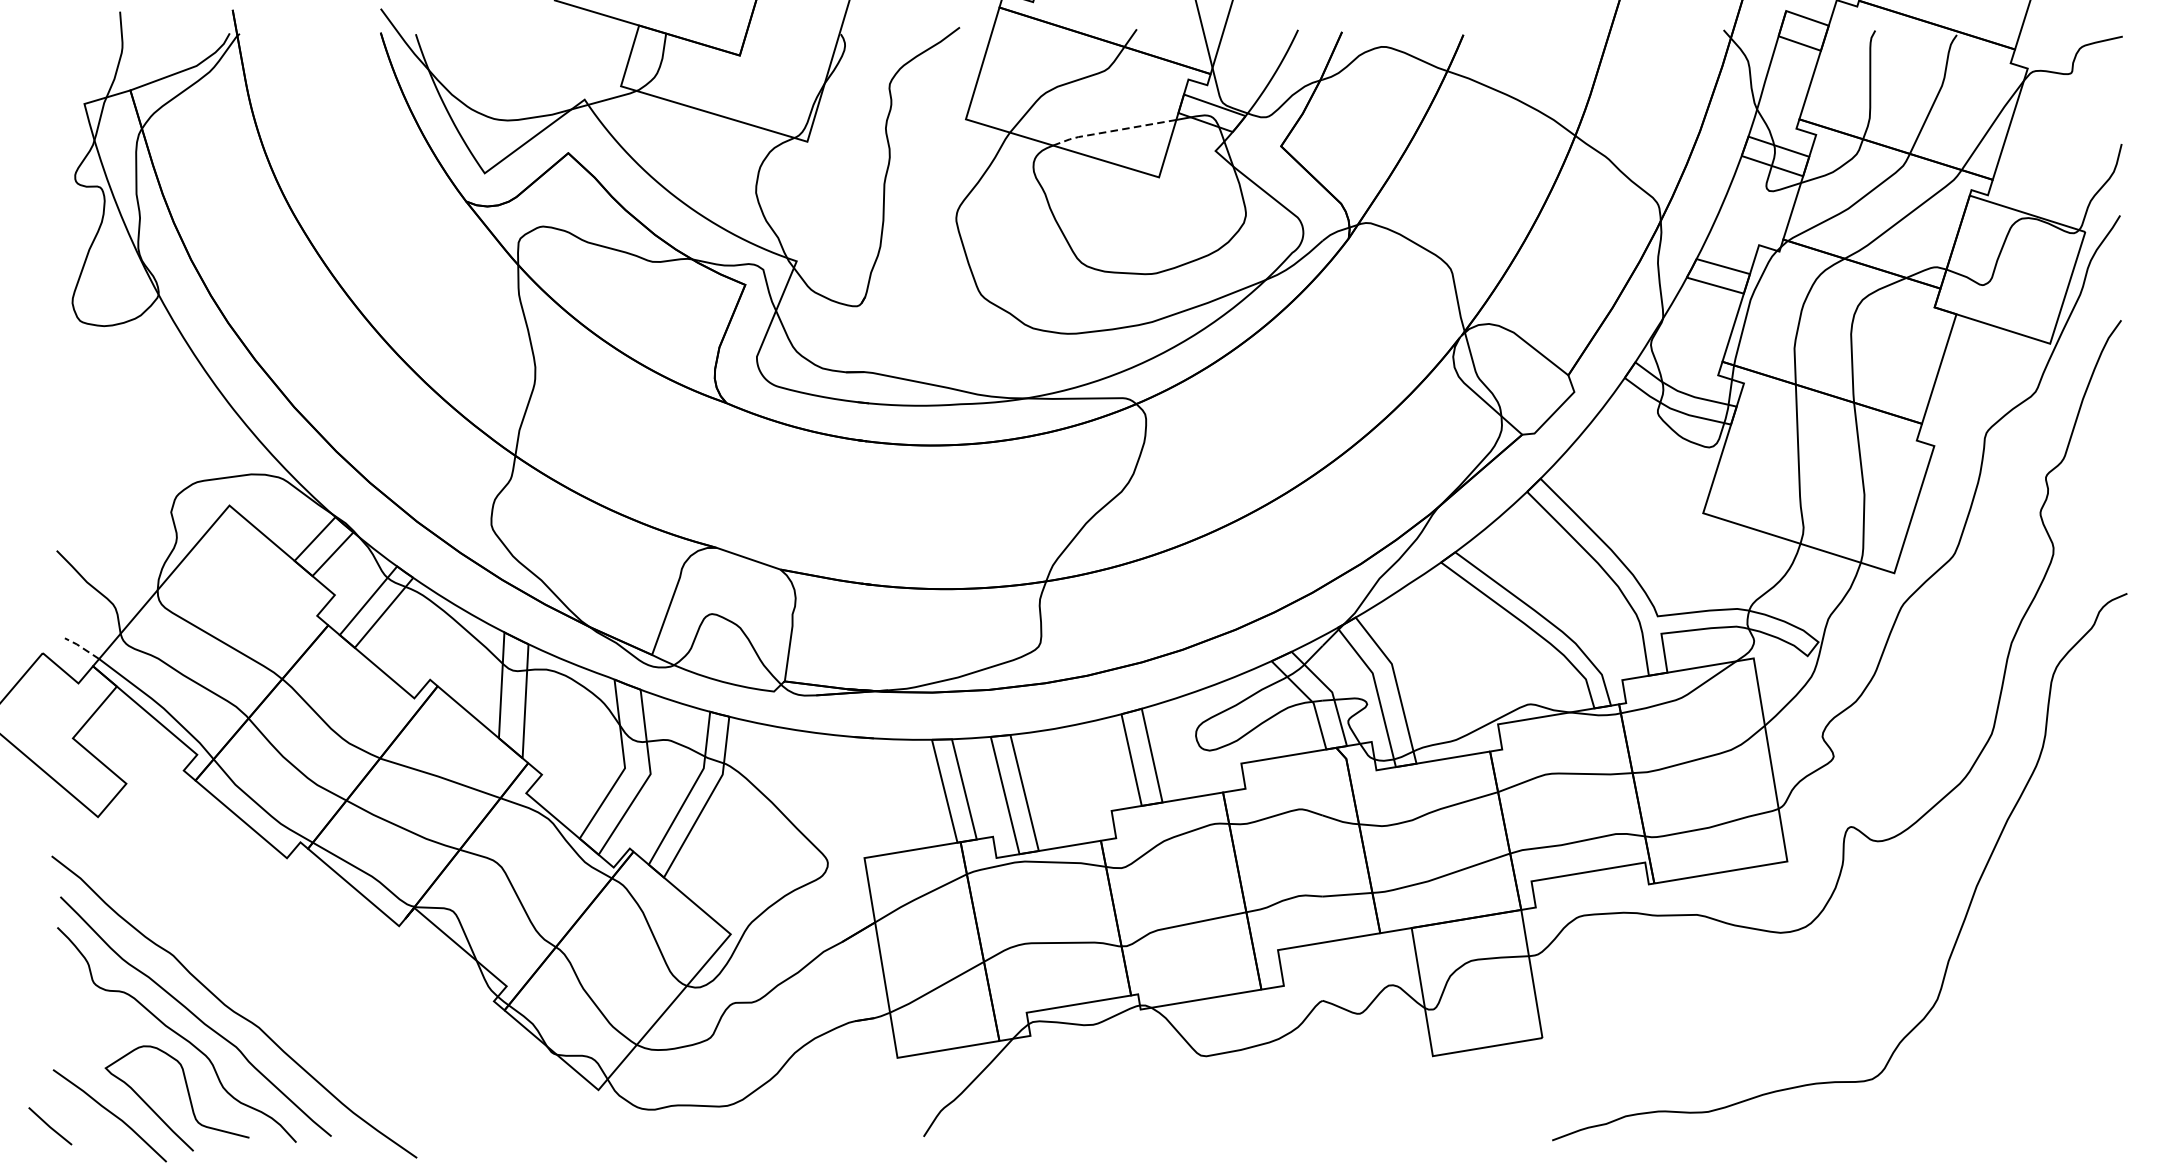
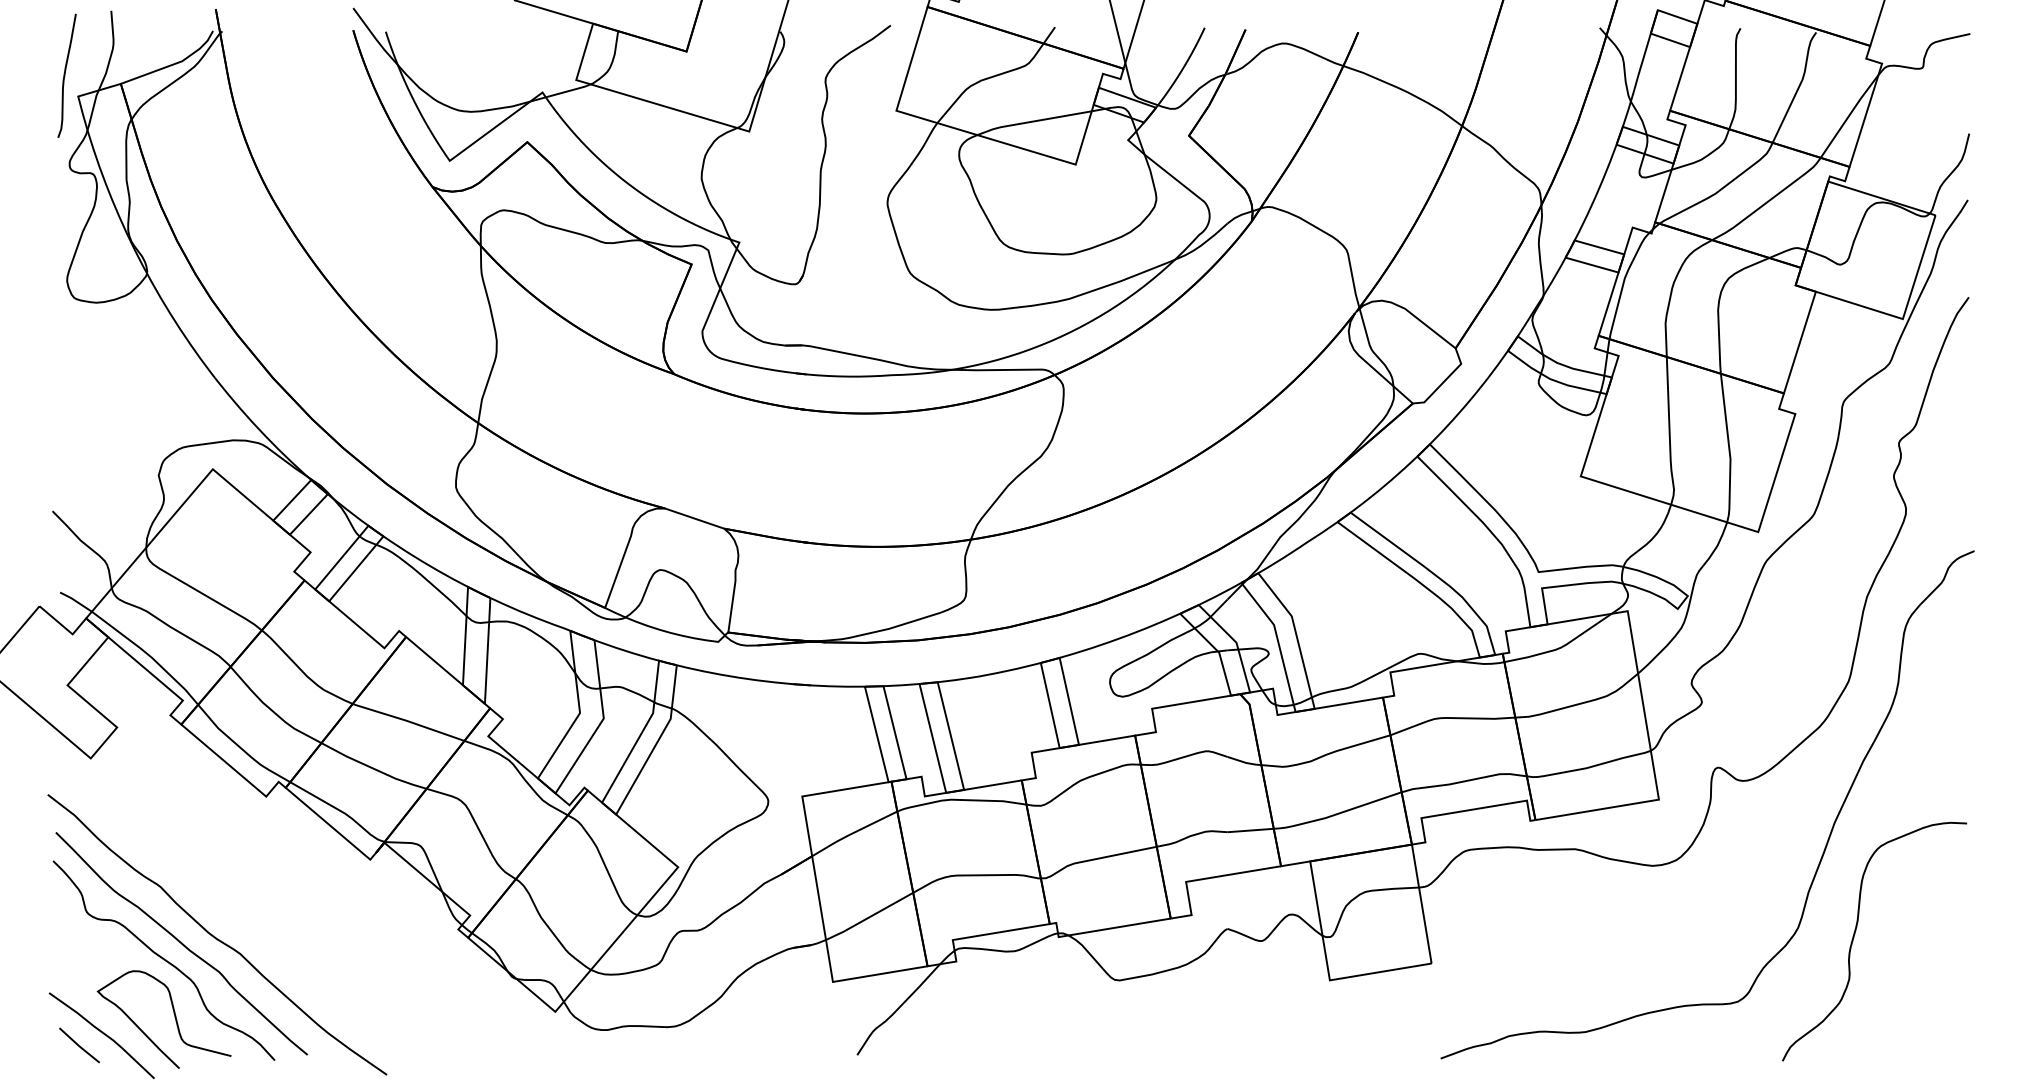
curve: (70, 81) -> (65, 75), added
line: (1113, 130) -> (1033, 121), dashed -> solid
line: (81, 646) -> (75, 600), dashed -> solid
curve: (1998, 1011) -> (1854, 938), added
line: (50, 1126) -> (79, 1045), moved

